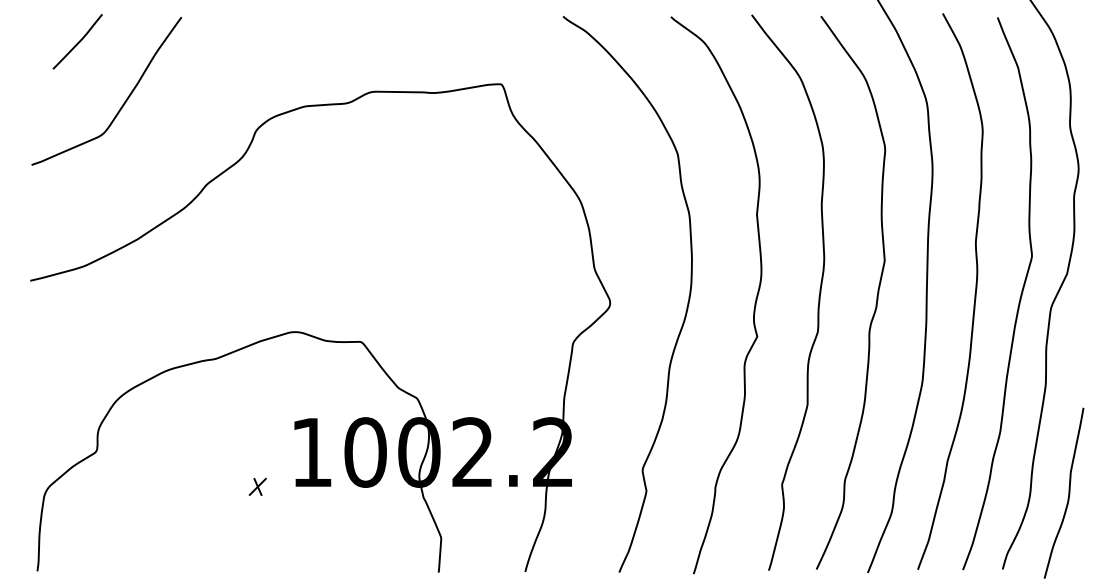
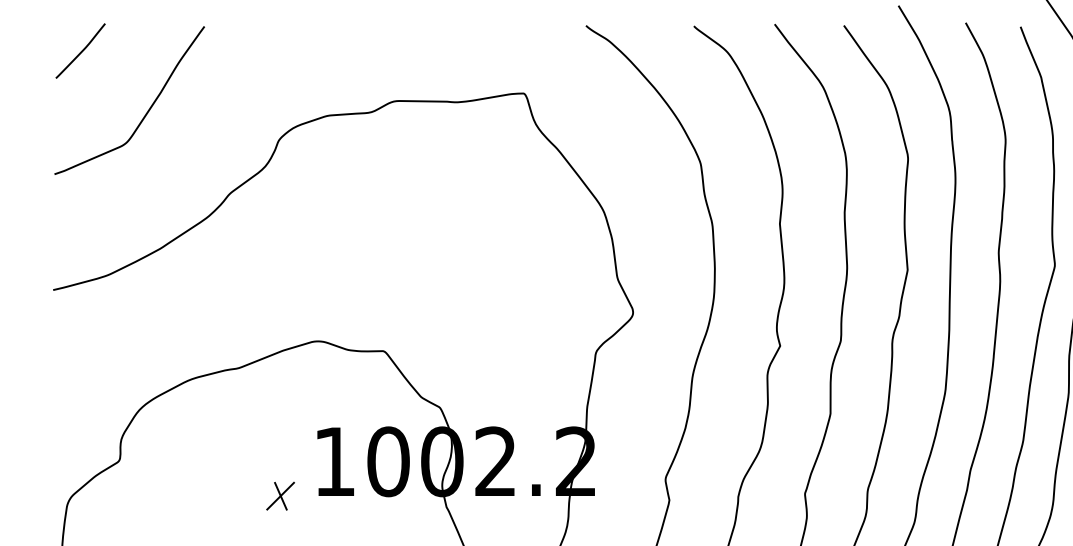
curve: (78, 41) -> (81, 50), moved
part: (257, 486) -> (280, 495), size x1.67

